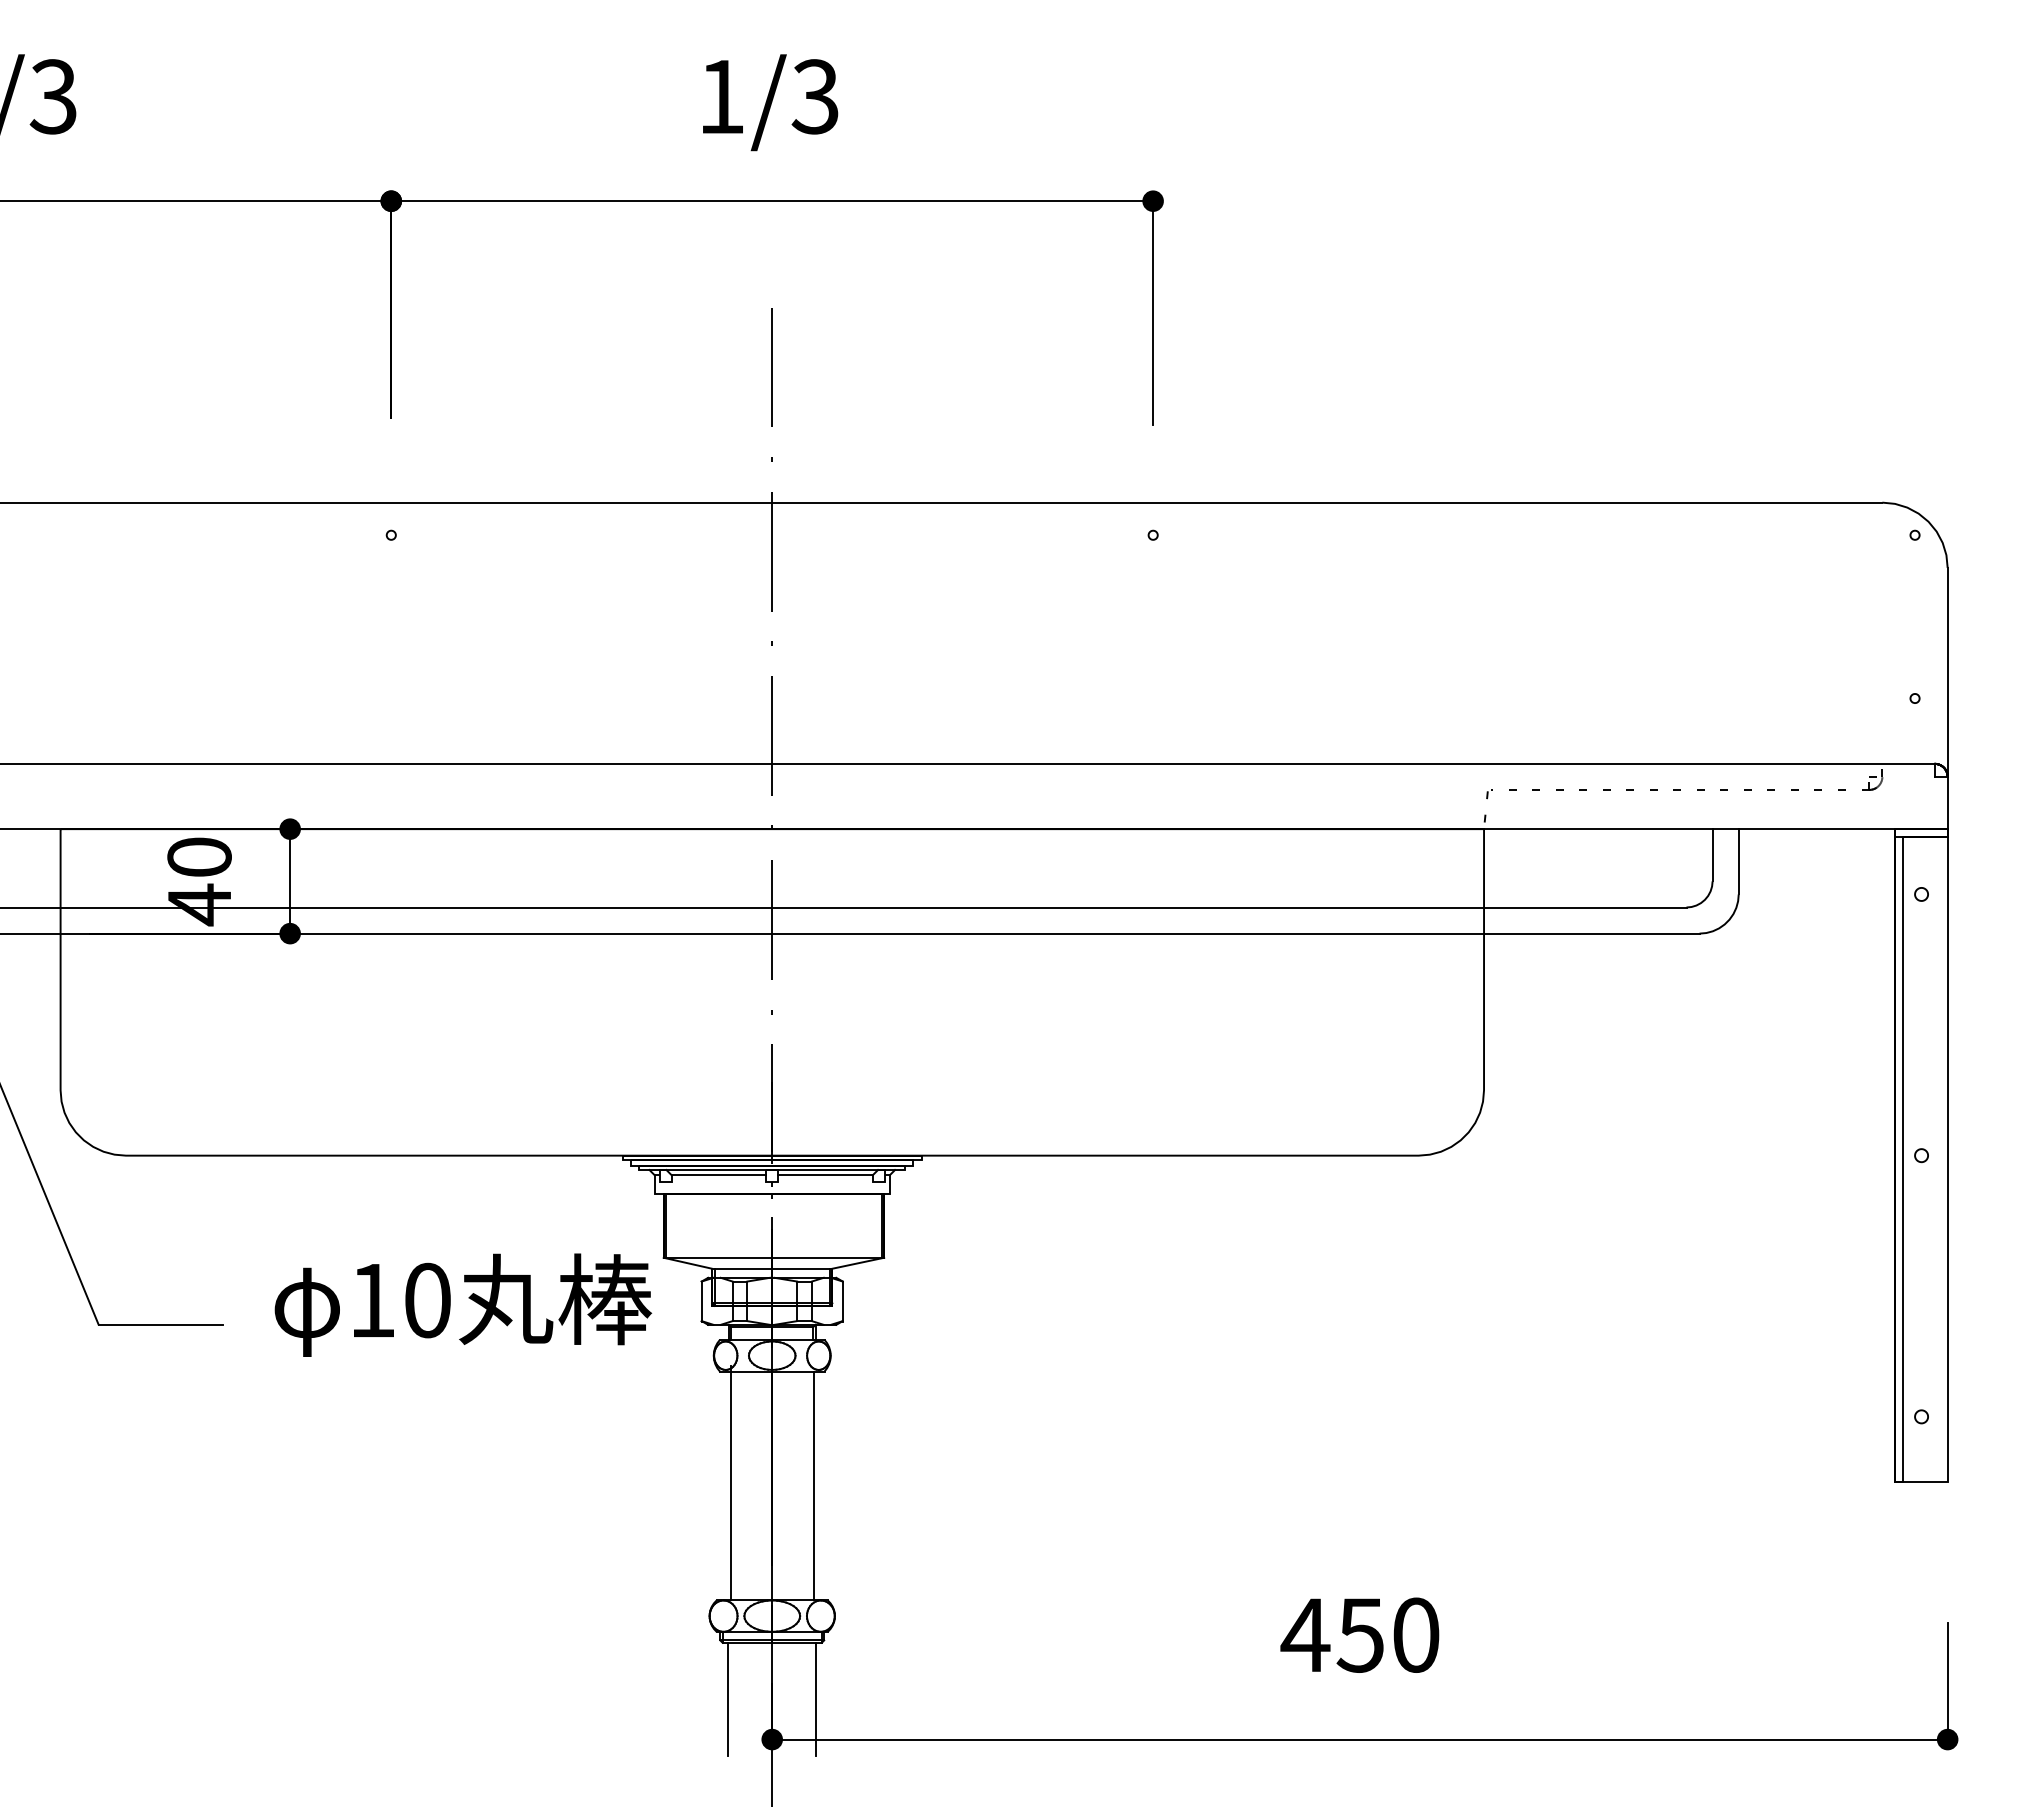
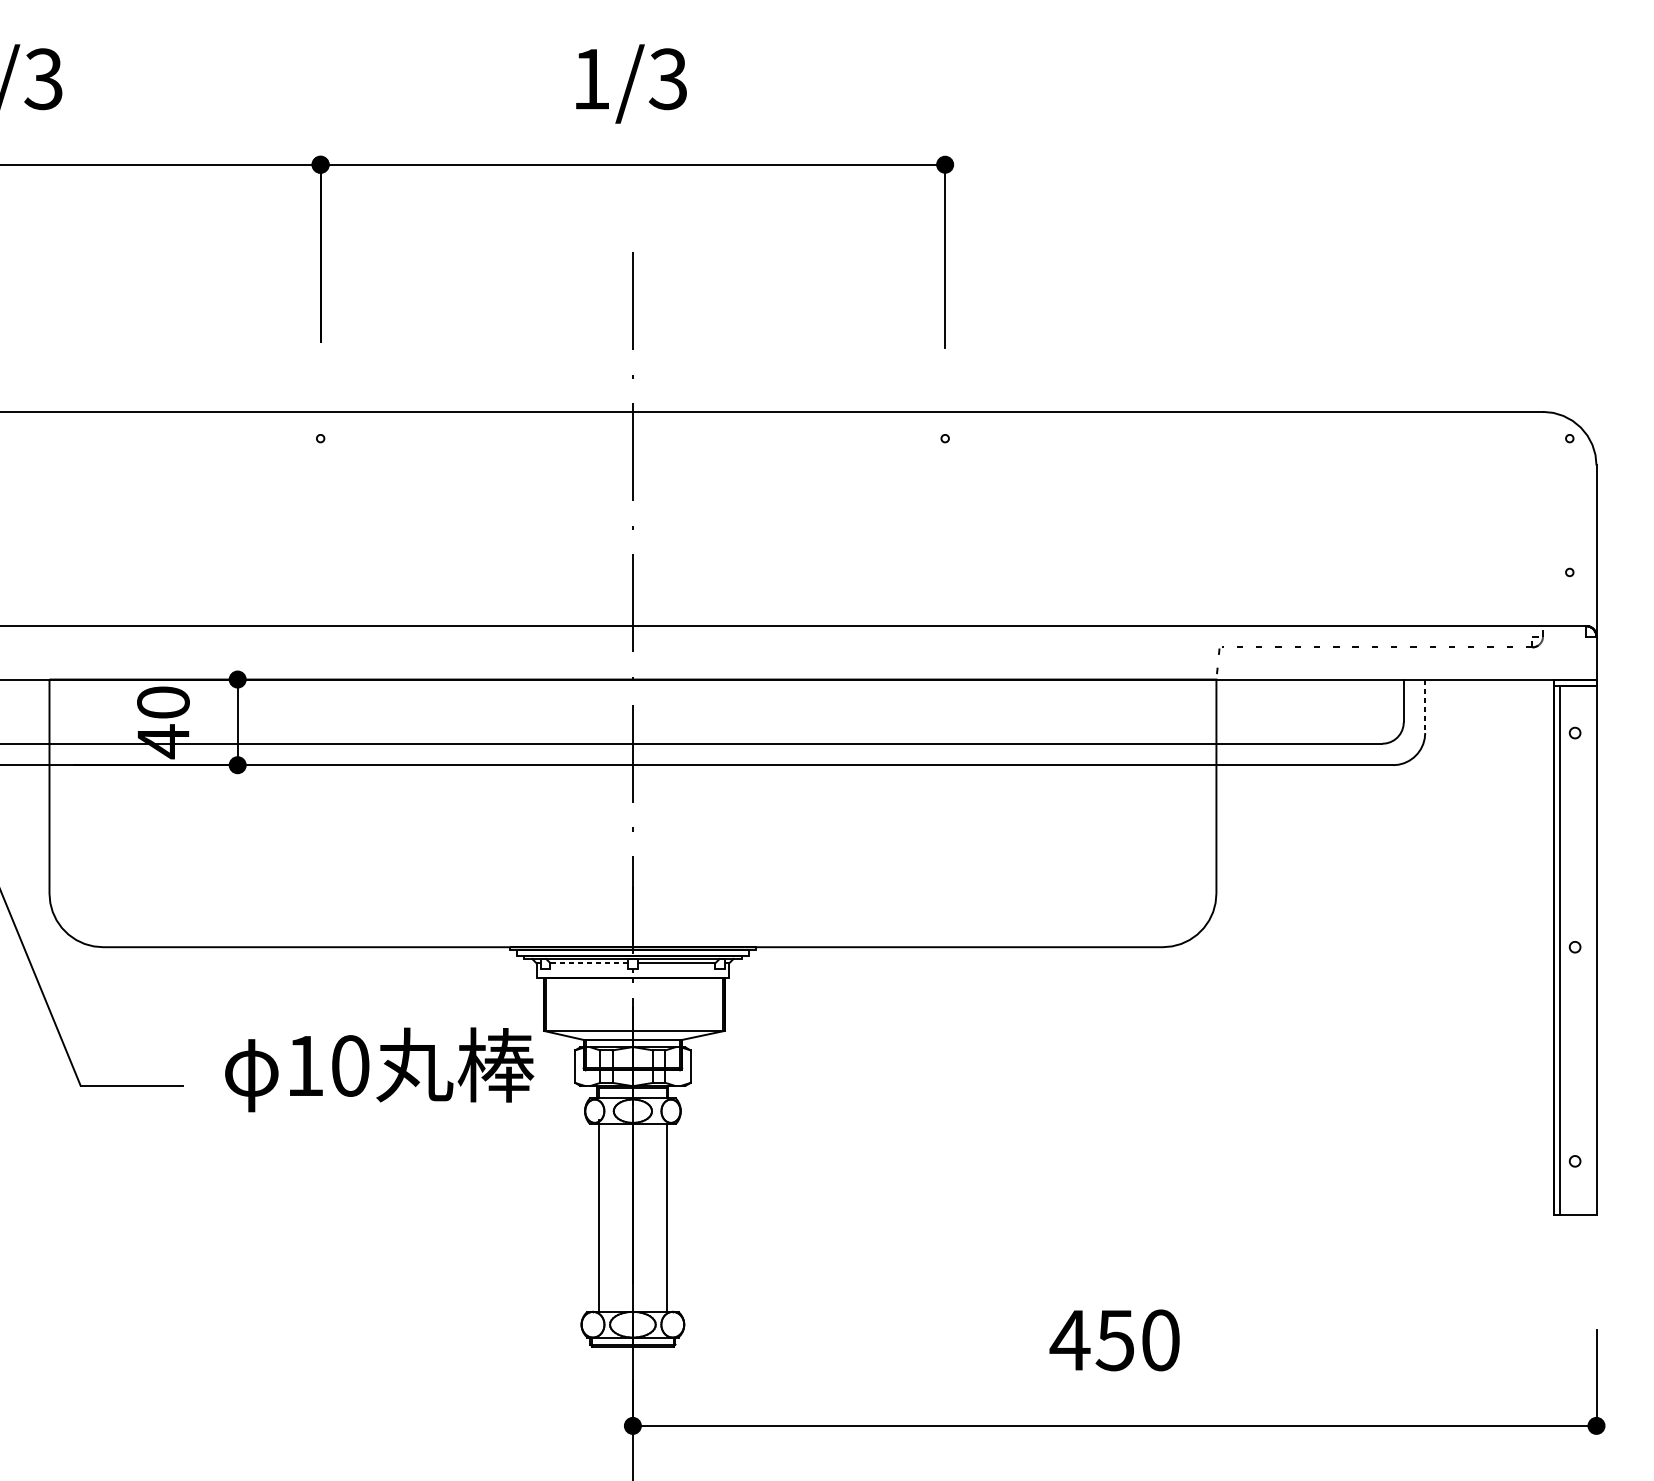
line: (1738, 861) -> (1425, 706), solid -> dashed
line: (719, 1175) -> (589, 963), solid -> dashed
line: (728, 1698) -> (597, 1392), removed
line: (816, 1698) -> (669, 1392), removed

